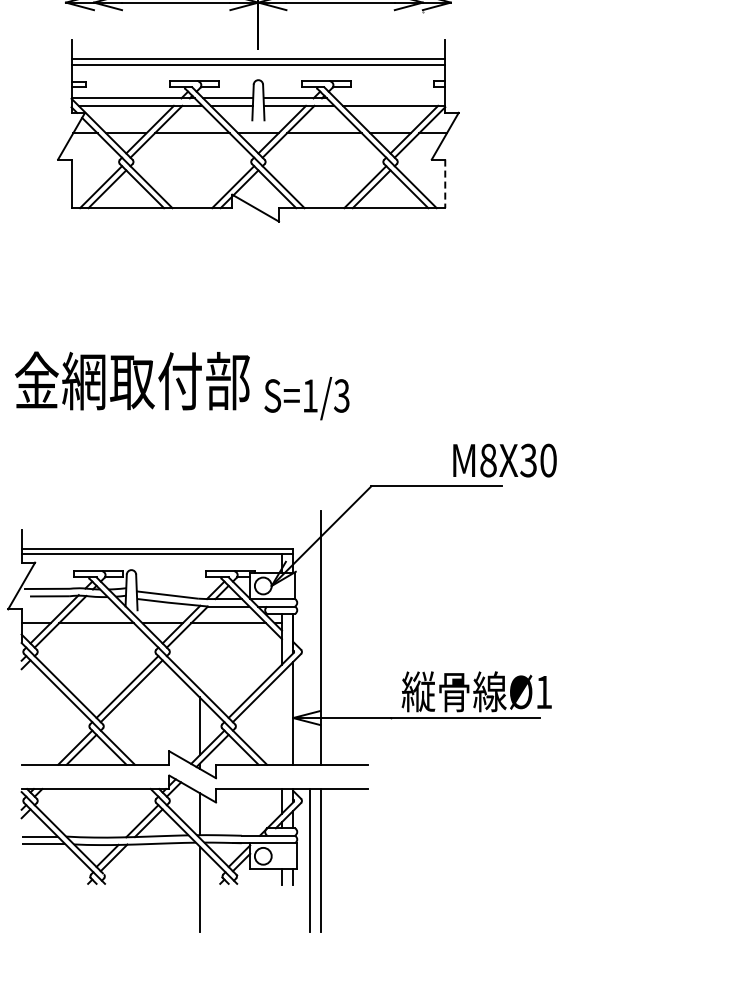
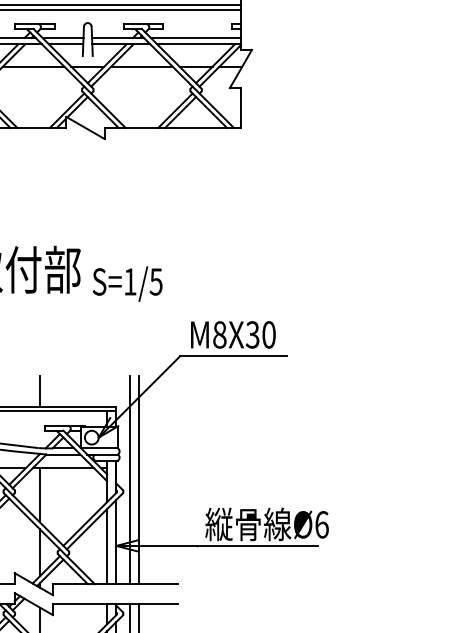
line: (390, 98) -> (196, 38), added
line: (445, 184) -> (241, 108), dashed -> solid
text: (341, 395) -> (155, 281), S=1/3 -> S=1/5
text: (504, 460) -> (232, 334), moved
line: (199, 529) -> (39, 391), added
line: (310, 637) -> (130, 479), added
line: (199, 656) -> (39, 495), added
text: (544, 692) -> (322, 524), Ø1 -> Ø6
line: (281, 718) -> (106, 546), added

